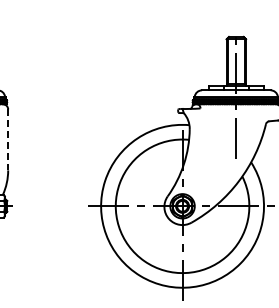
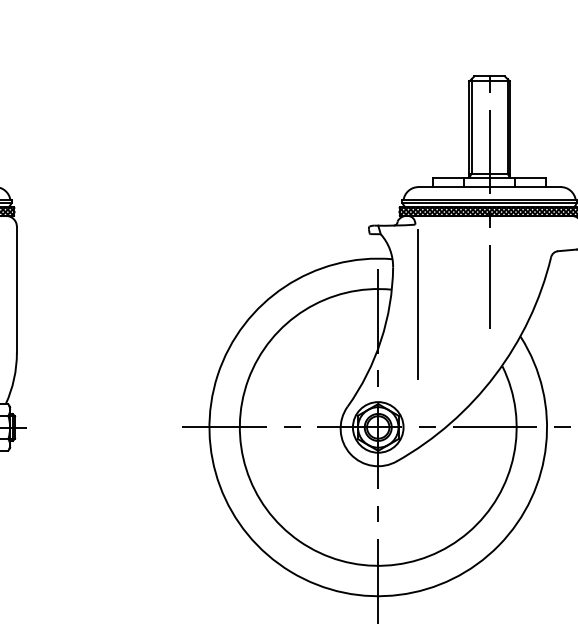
line: (8, 140) -> (17, 291), dashed -> solid
line: (201, 146) -> (417, 303), added

